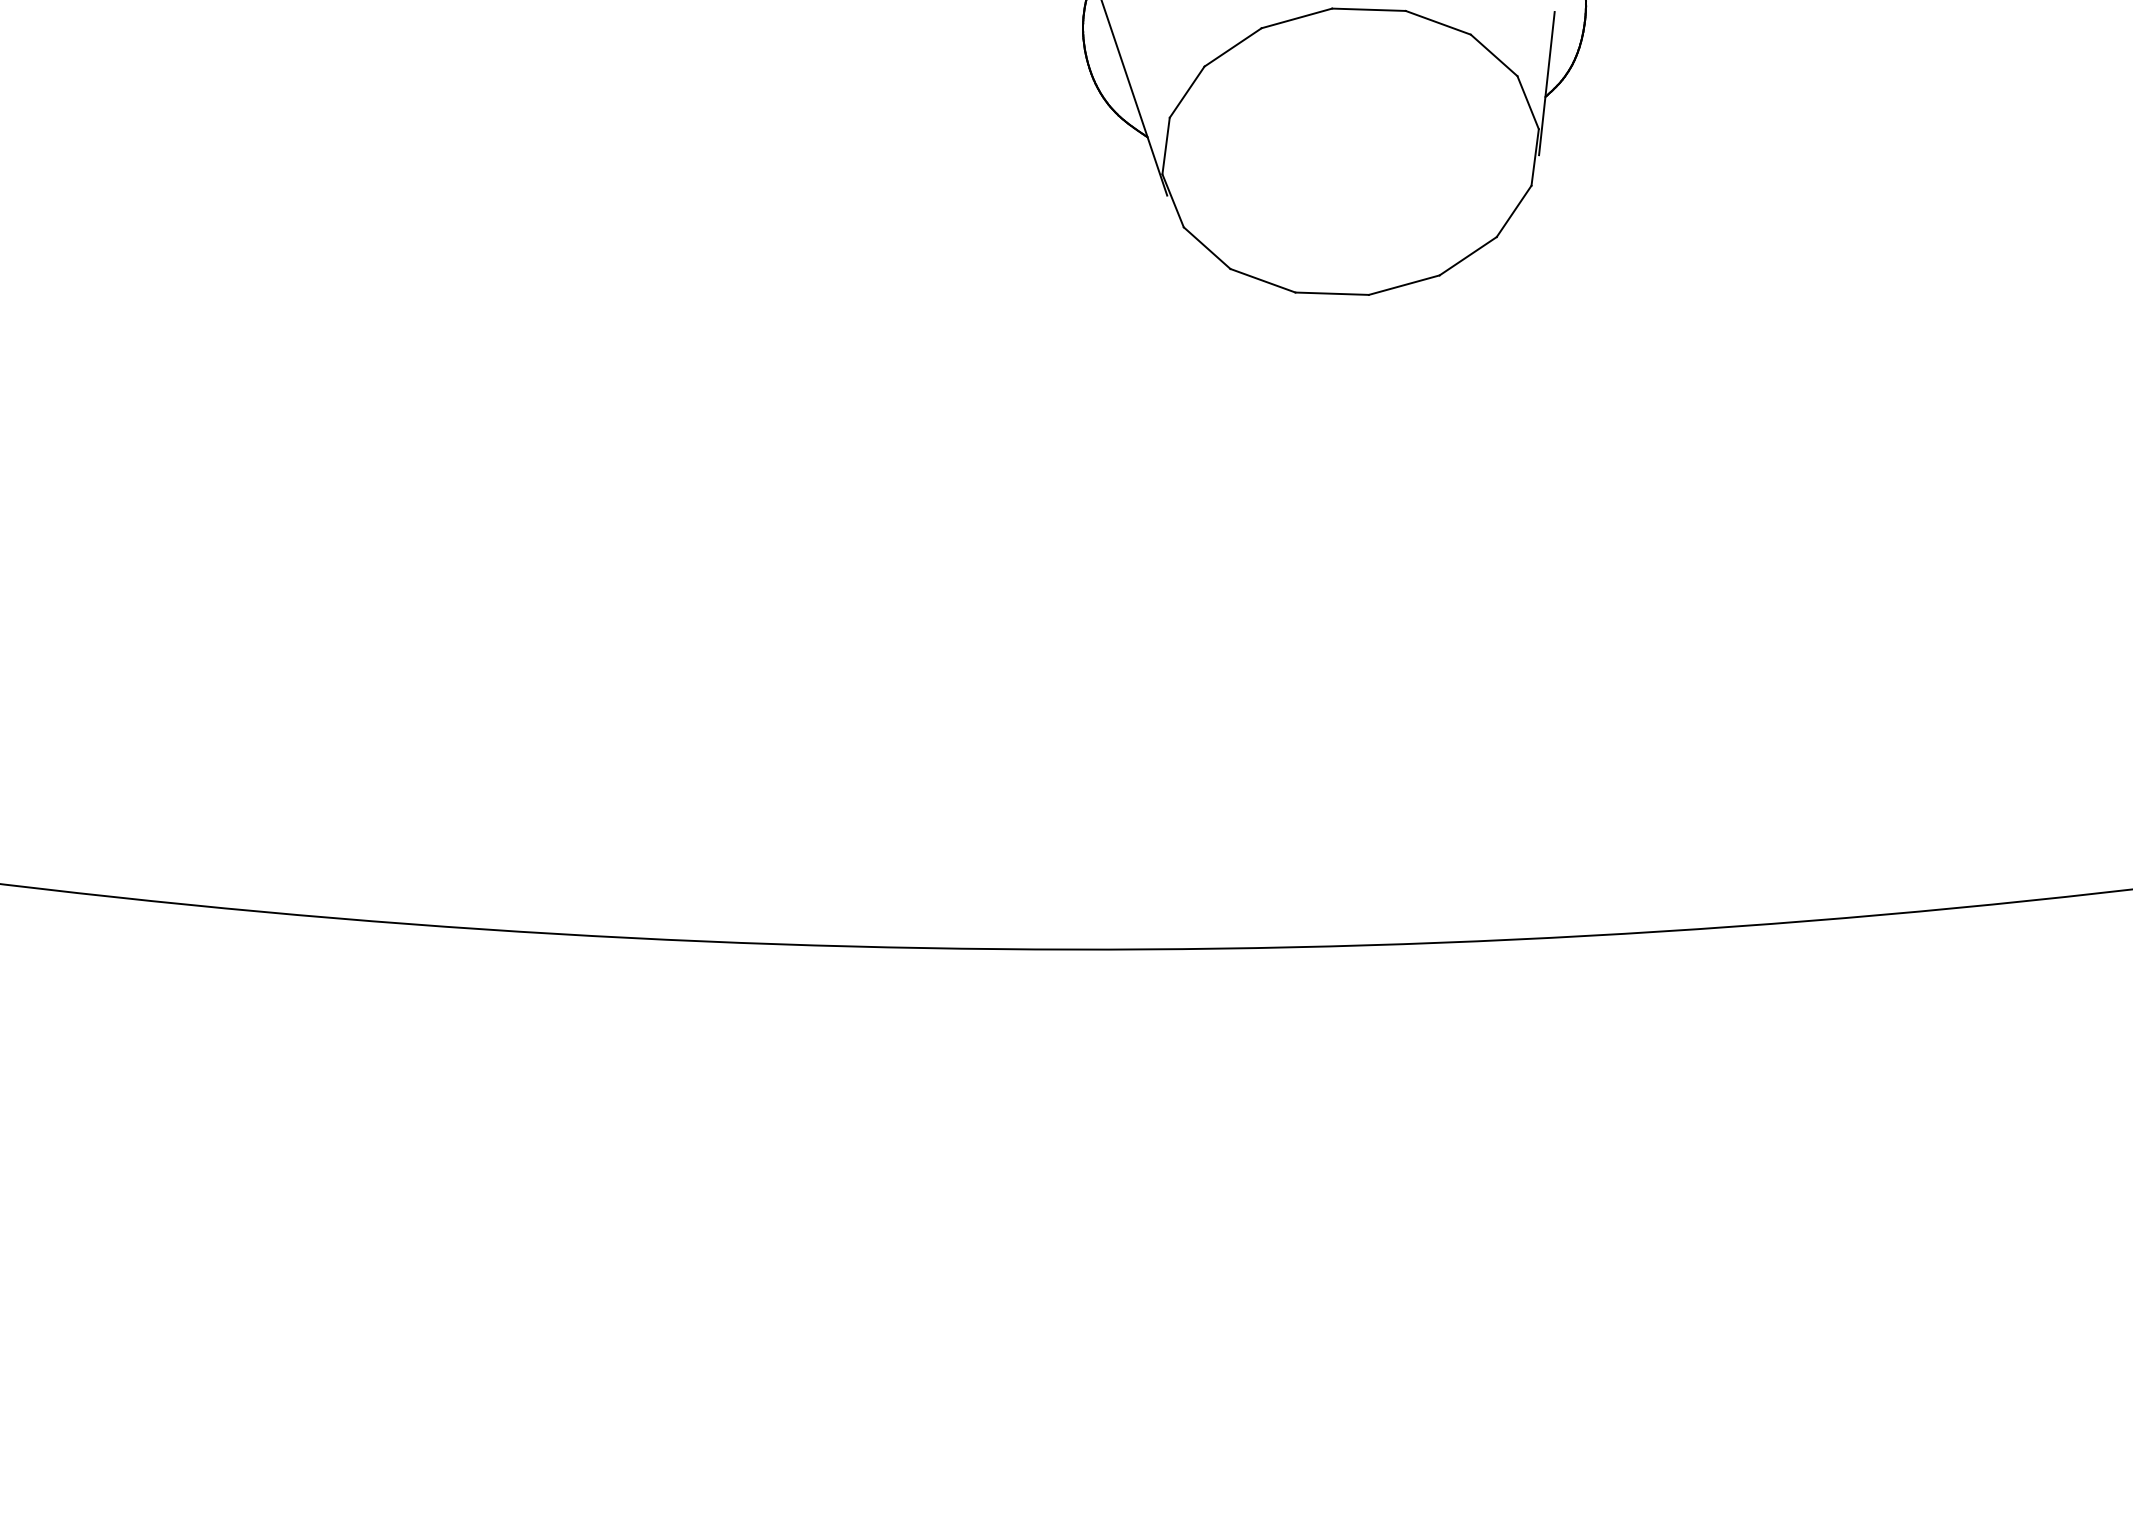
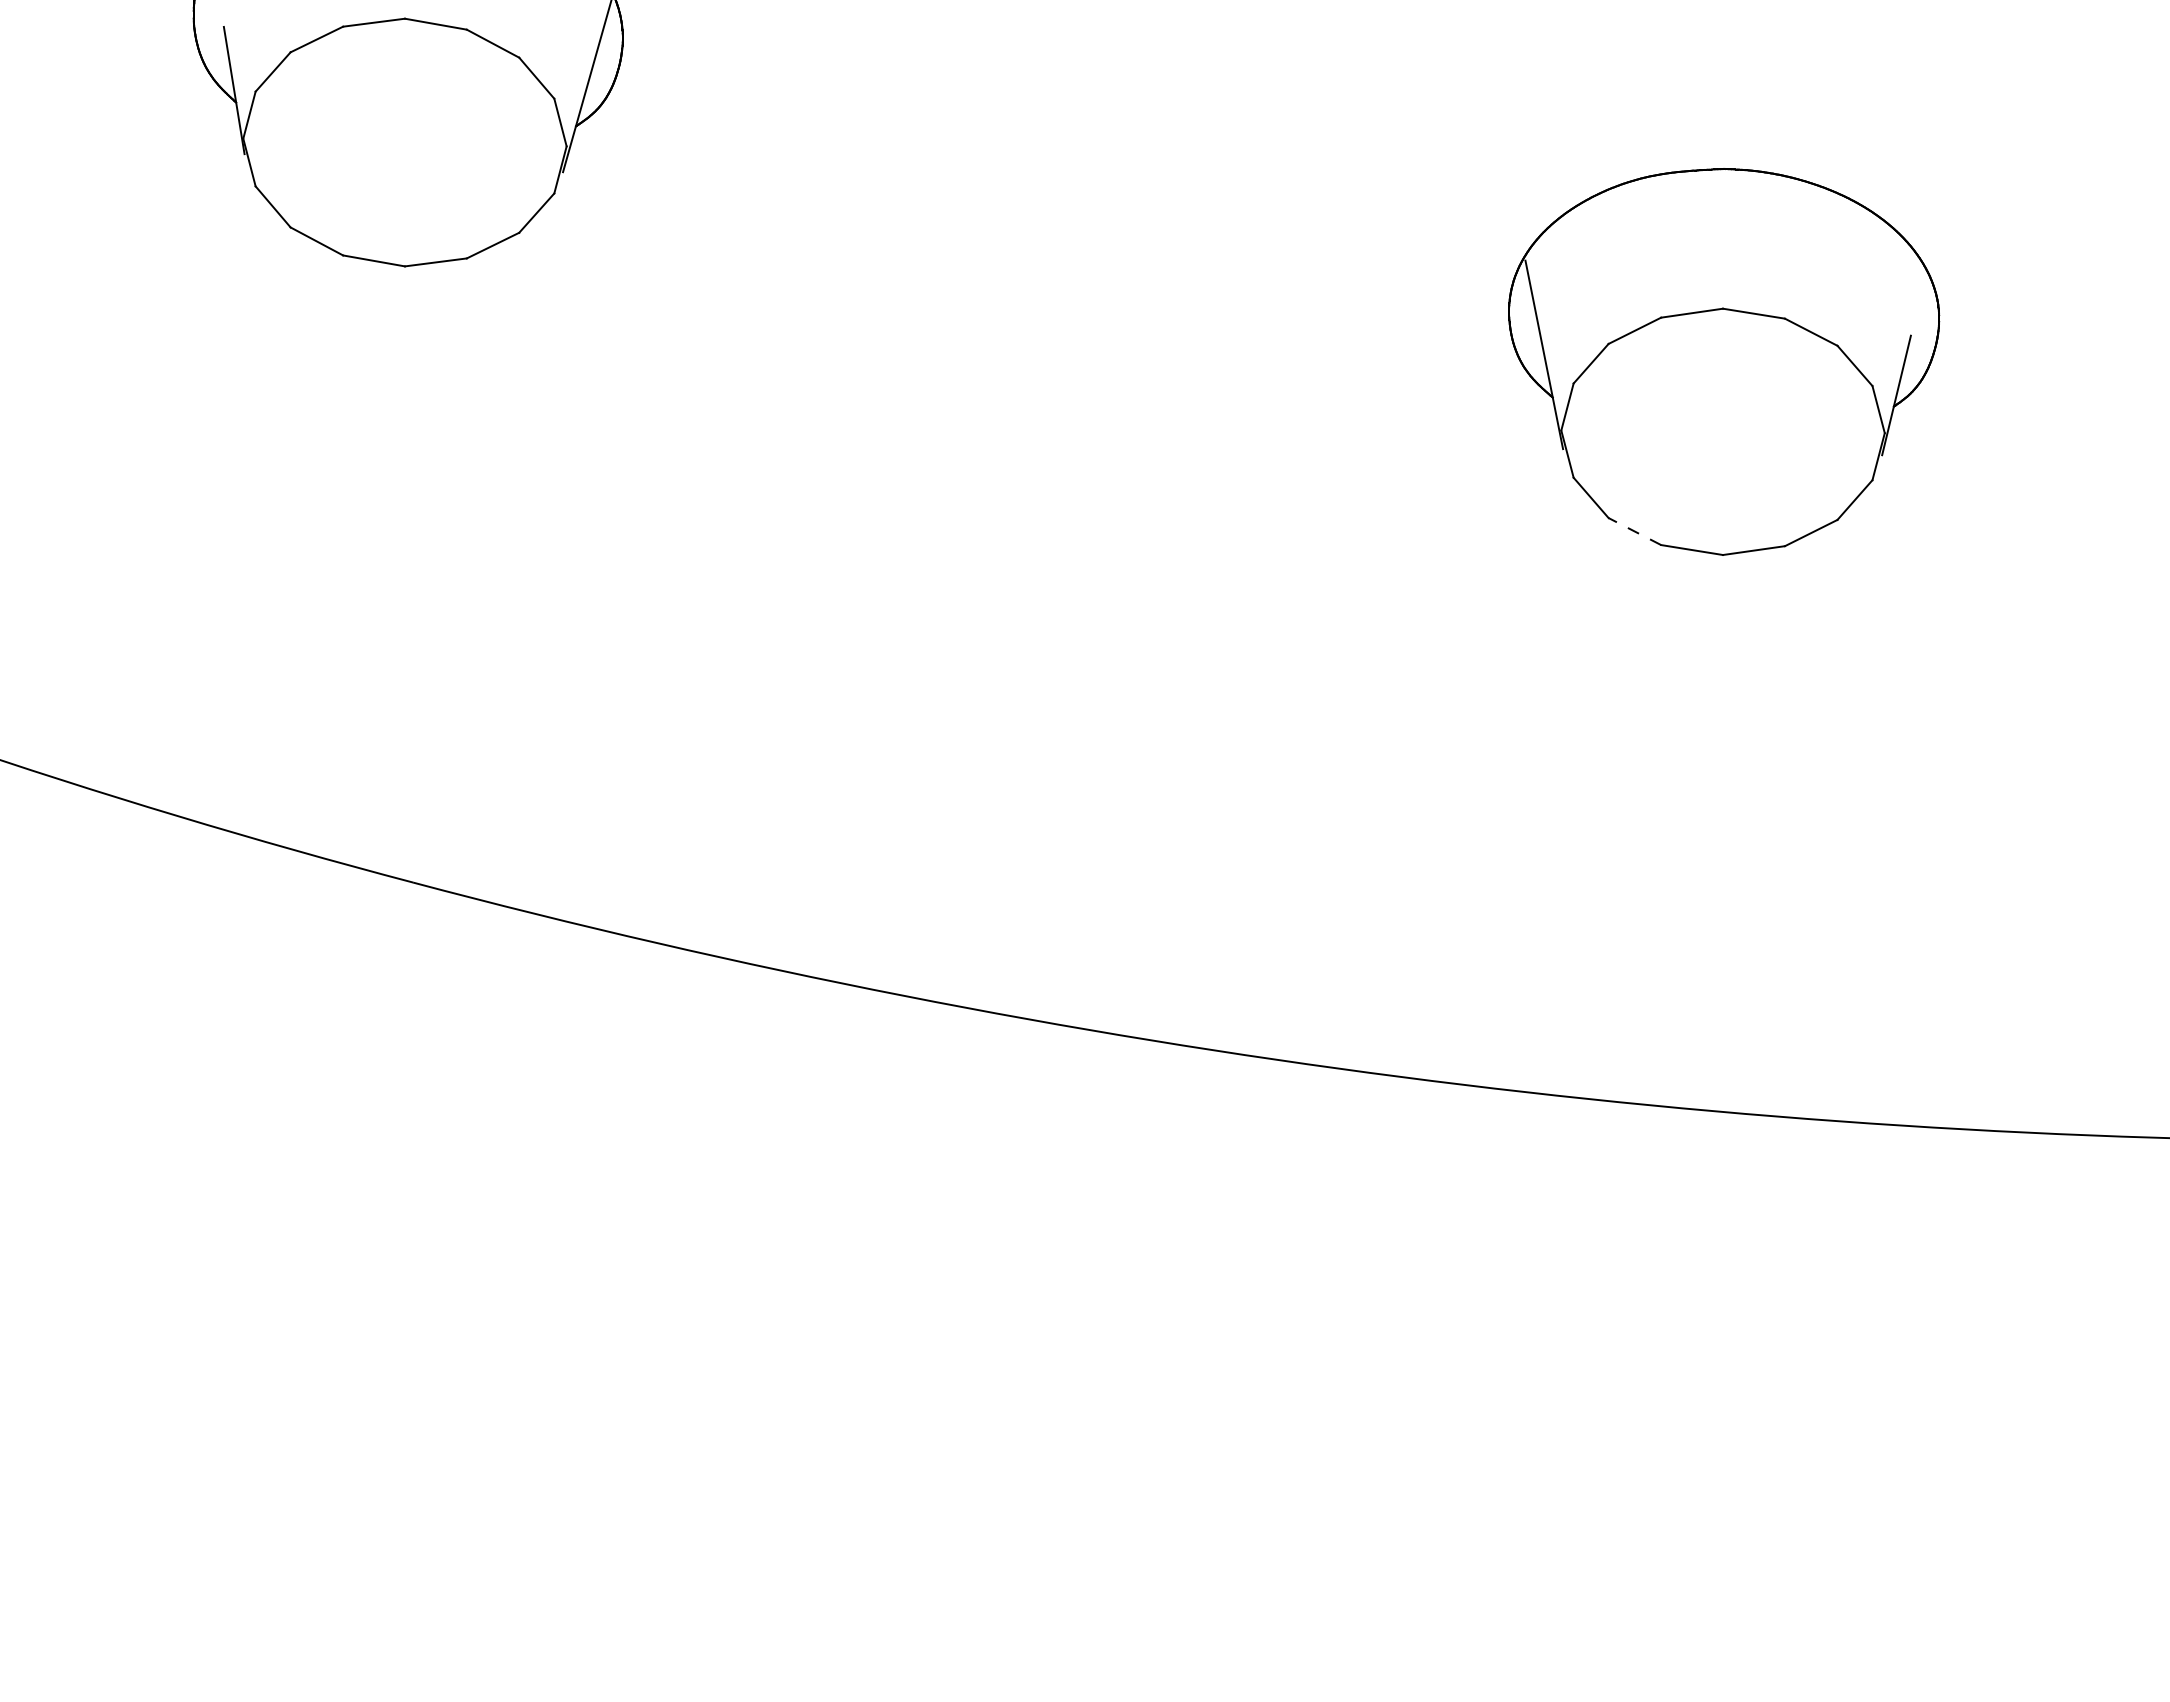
line: (1262, 280) -> (1634, 531), solid -> dashed

